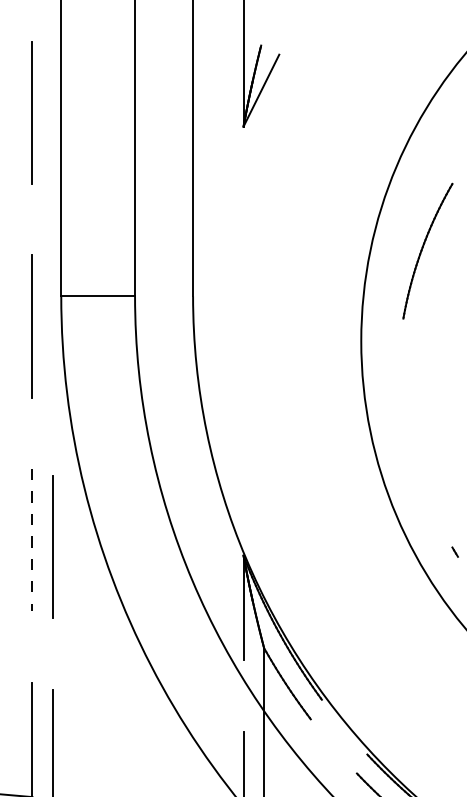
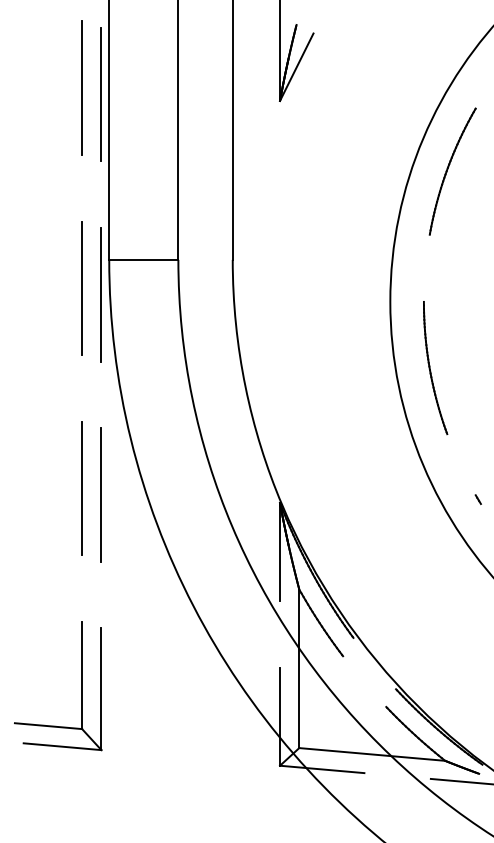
line: (53, 119) -> (101, 94), added
part: (427, 251) -> (452, 171), moved
line: (53, 333) -> (101, 294), added
part: (409, 412) -> (435, 368), added
line: (32, 540) -> (82, 488), dashed -> solid

